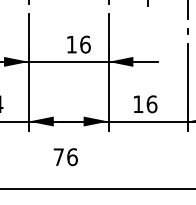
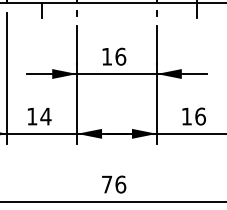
text: (79, 44) -> (114, 56), moved
text: (66, 157) -> (114, 184), moved

